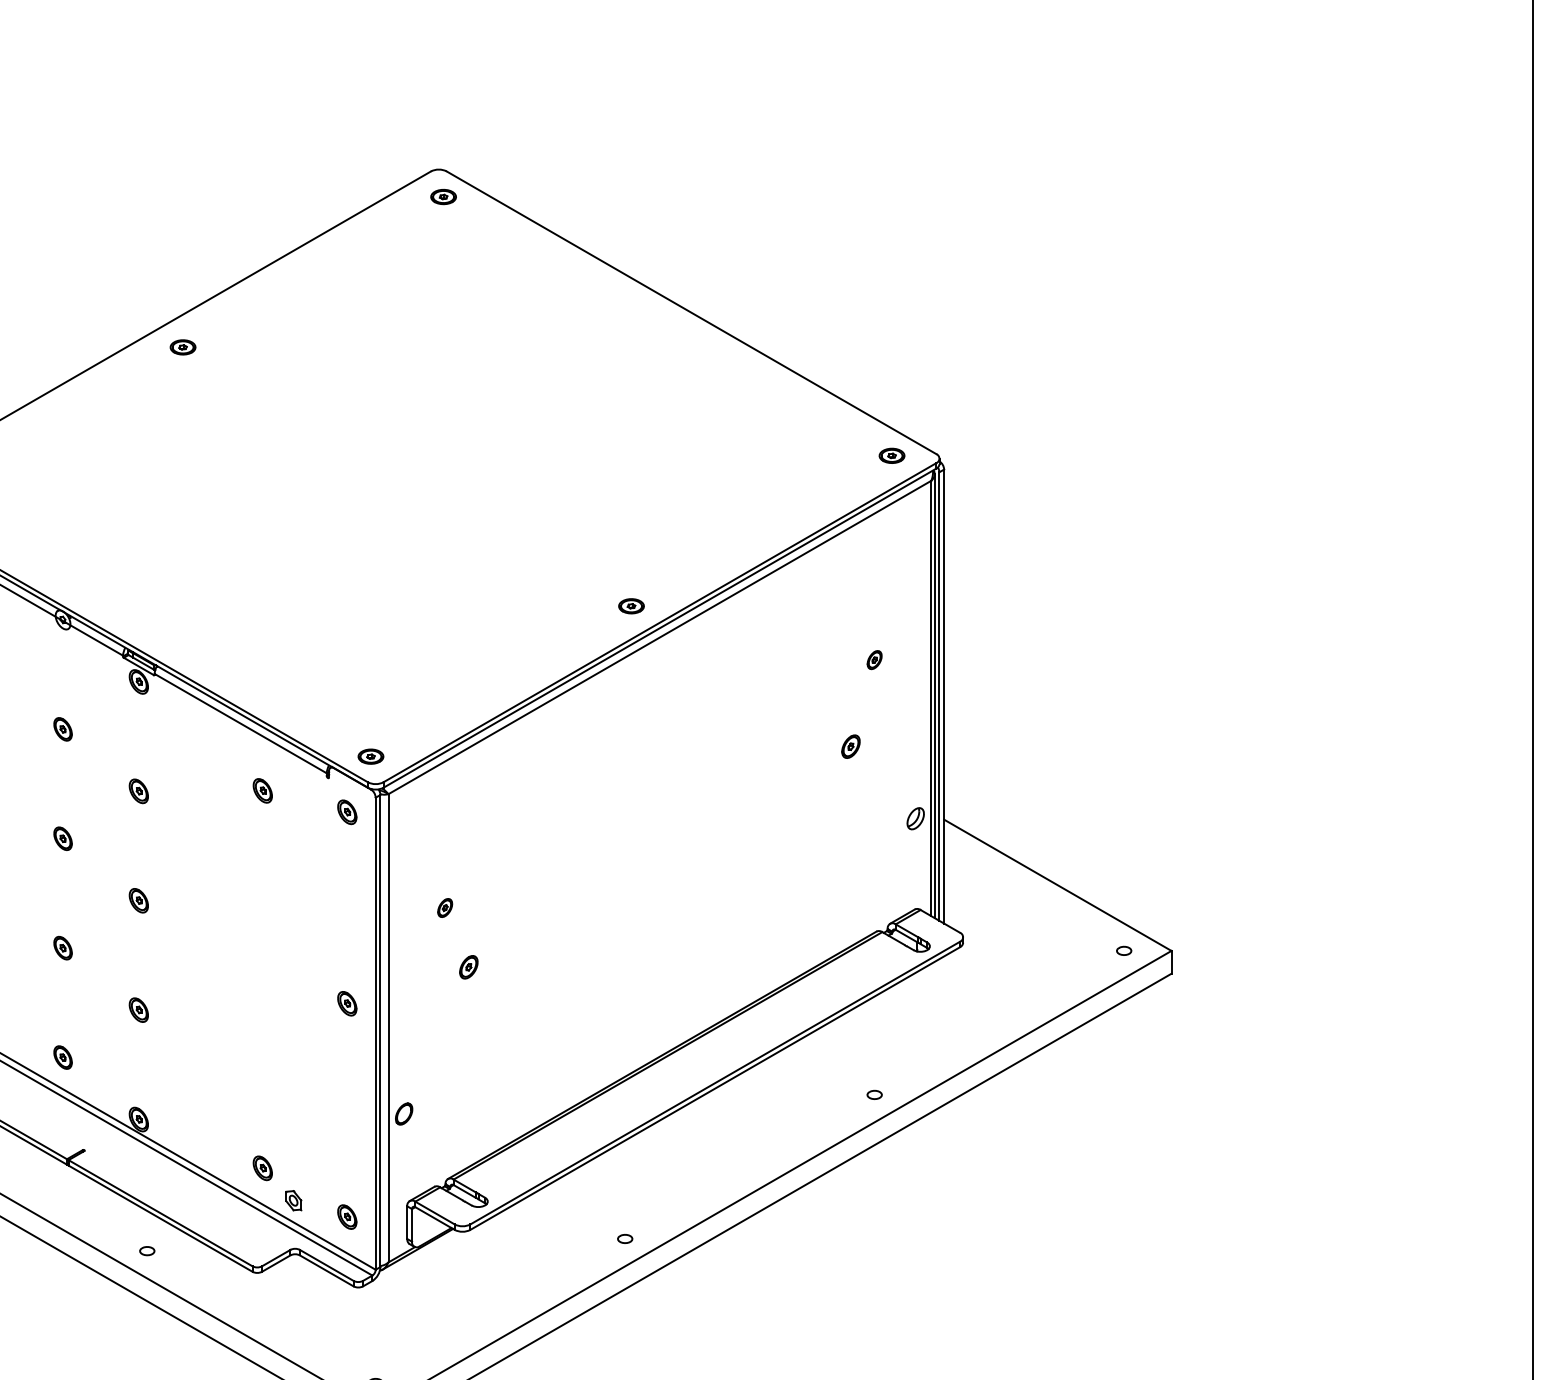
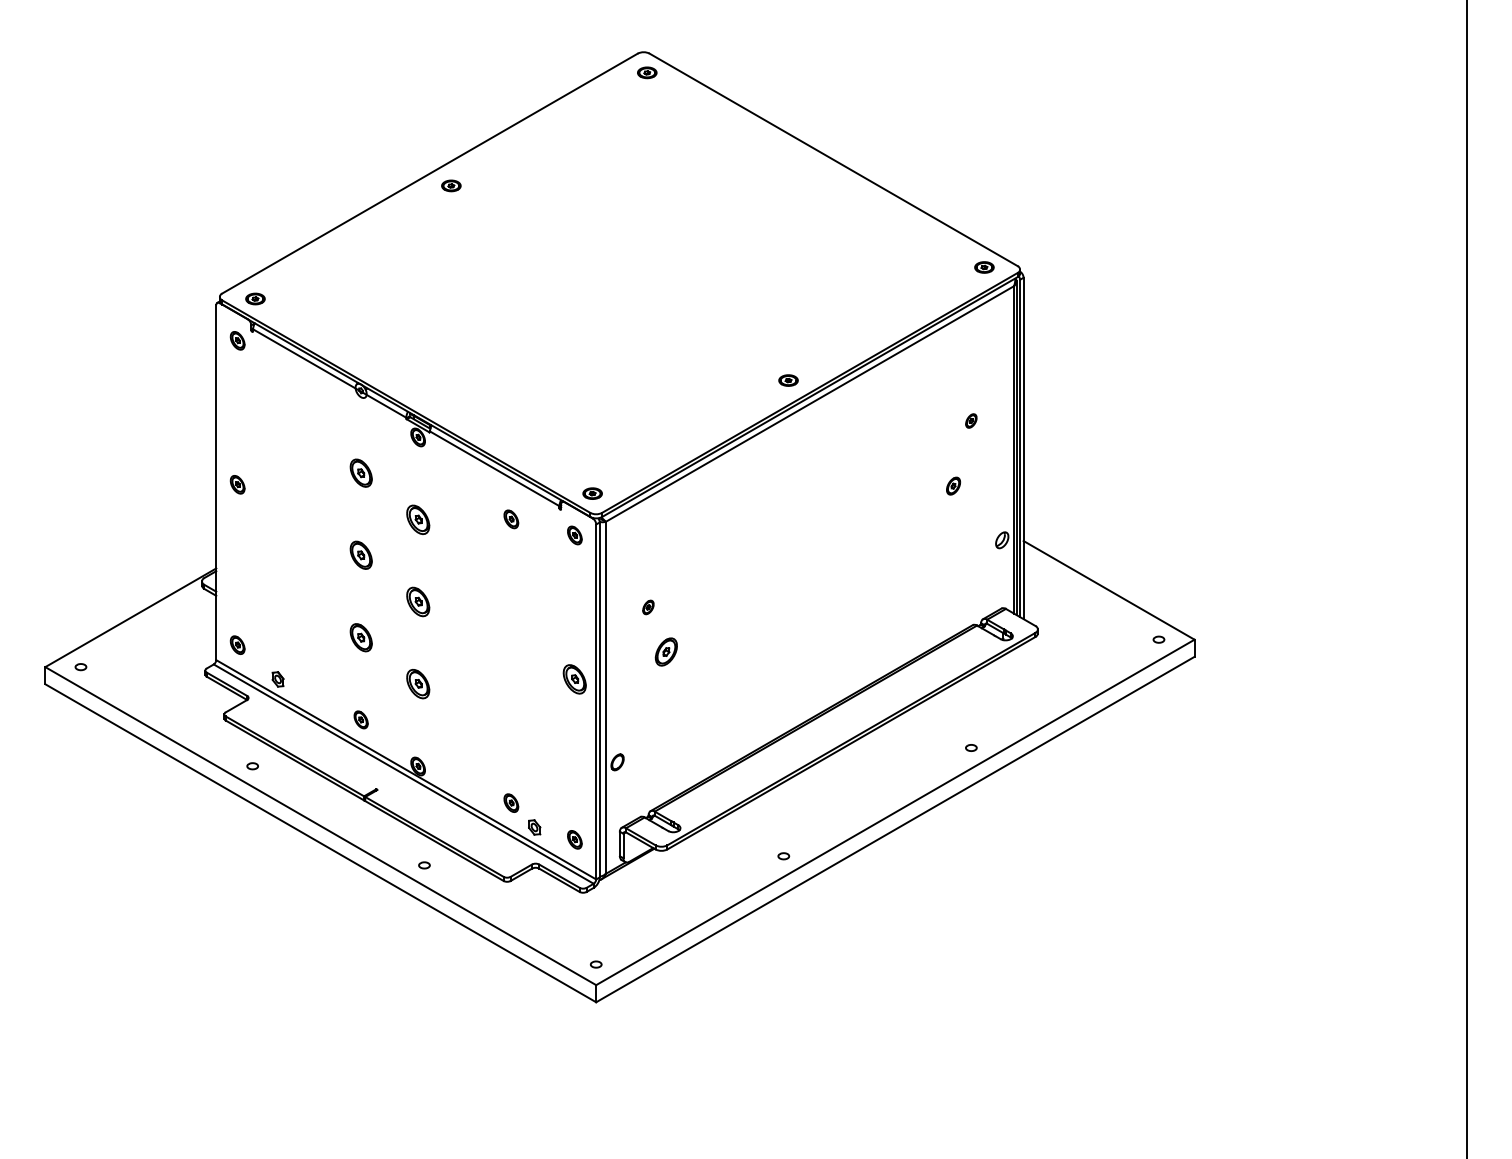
part: (62, 728) -> (360, 472), size x1.6
part: (138, 791) -> (417, 519), size x1.6
part: (62, 838) -> (360, 555), size x1.6
part: (138, 900) -> (417, 601), size x1.6
part: (62, 947) -> (360, 637), size x1.6
part: (467, 966) -> (665, 651), size x1.6
part: (346, 1003) -> (574, 679), size x1.6
part: (138, 1010) -> (417, 684), size x1.6

